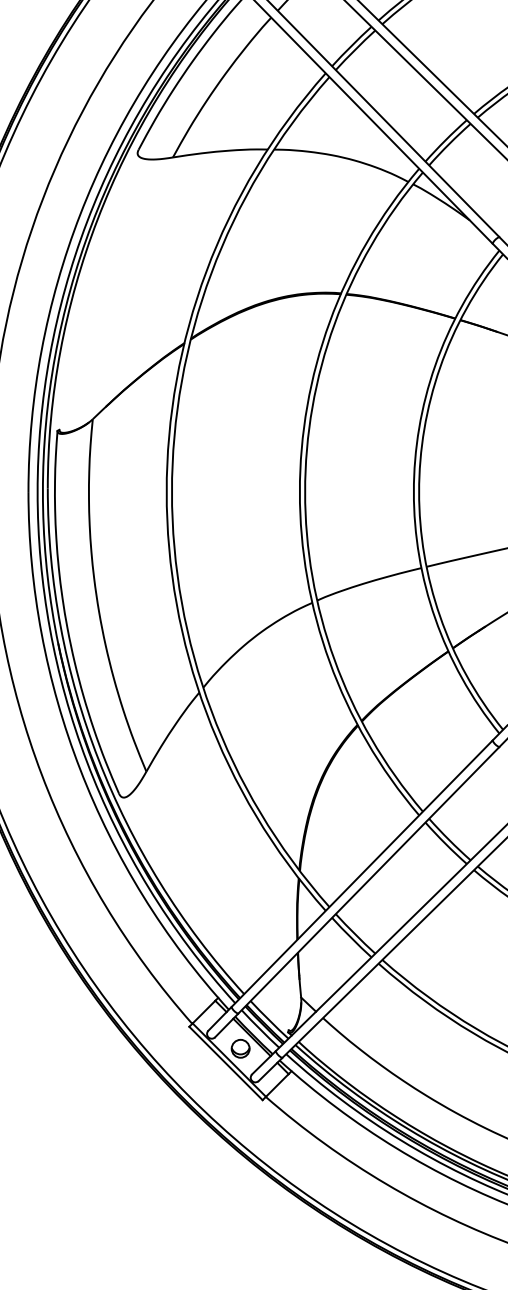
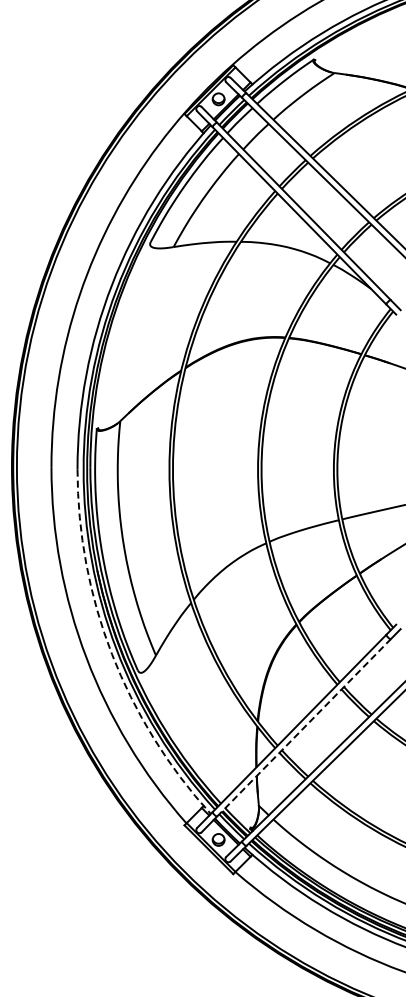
arc: (81, 769) -> (112, 654), solid -> dashed
line: (369, 879) -> (304, 727), solid -> dashed

